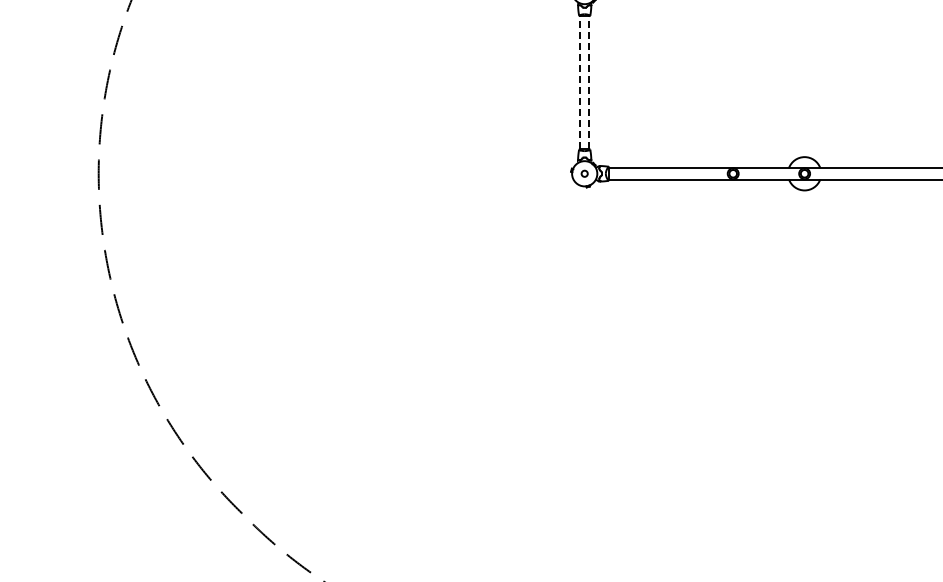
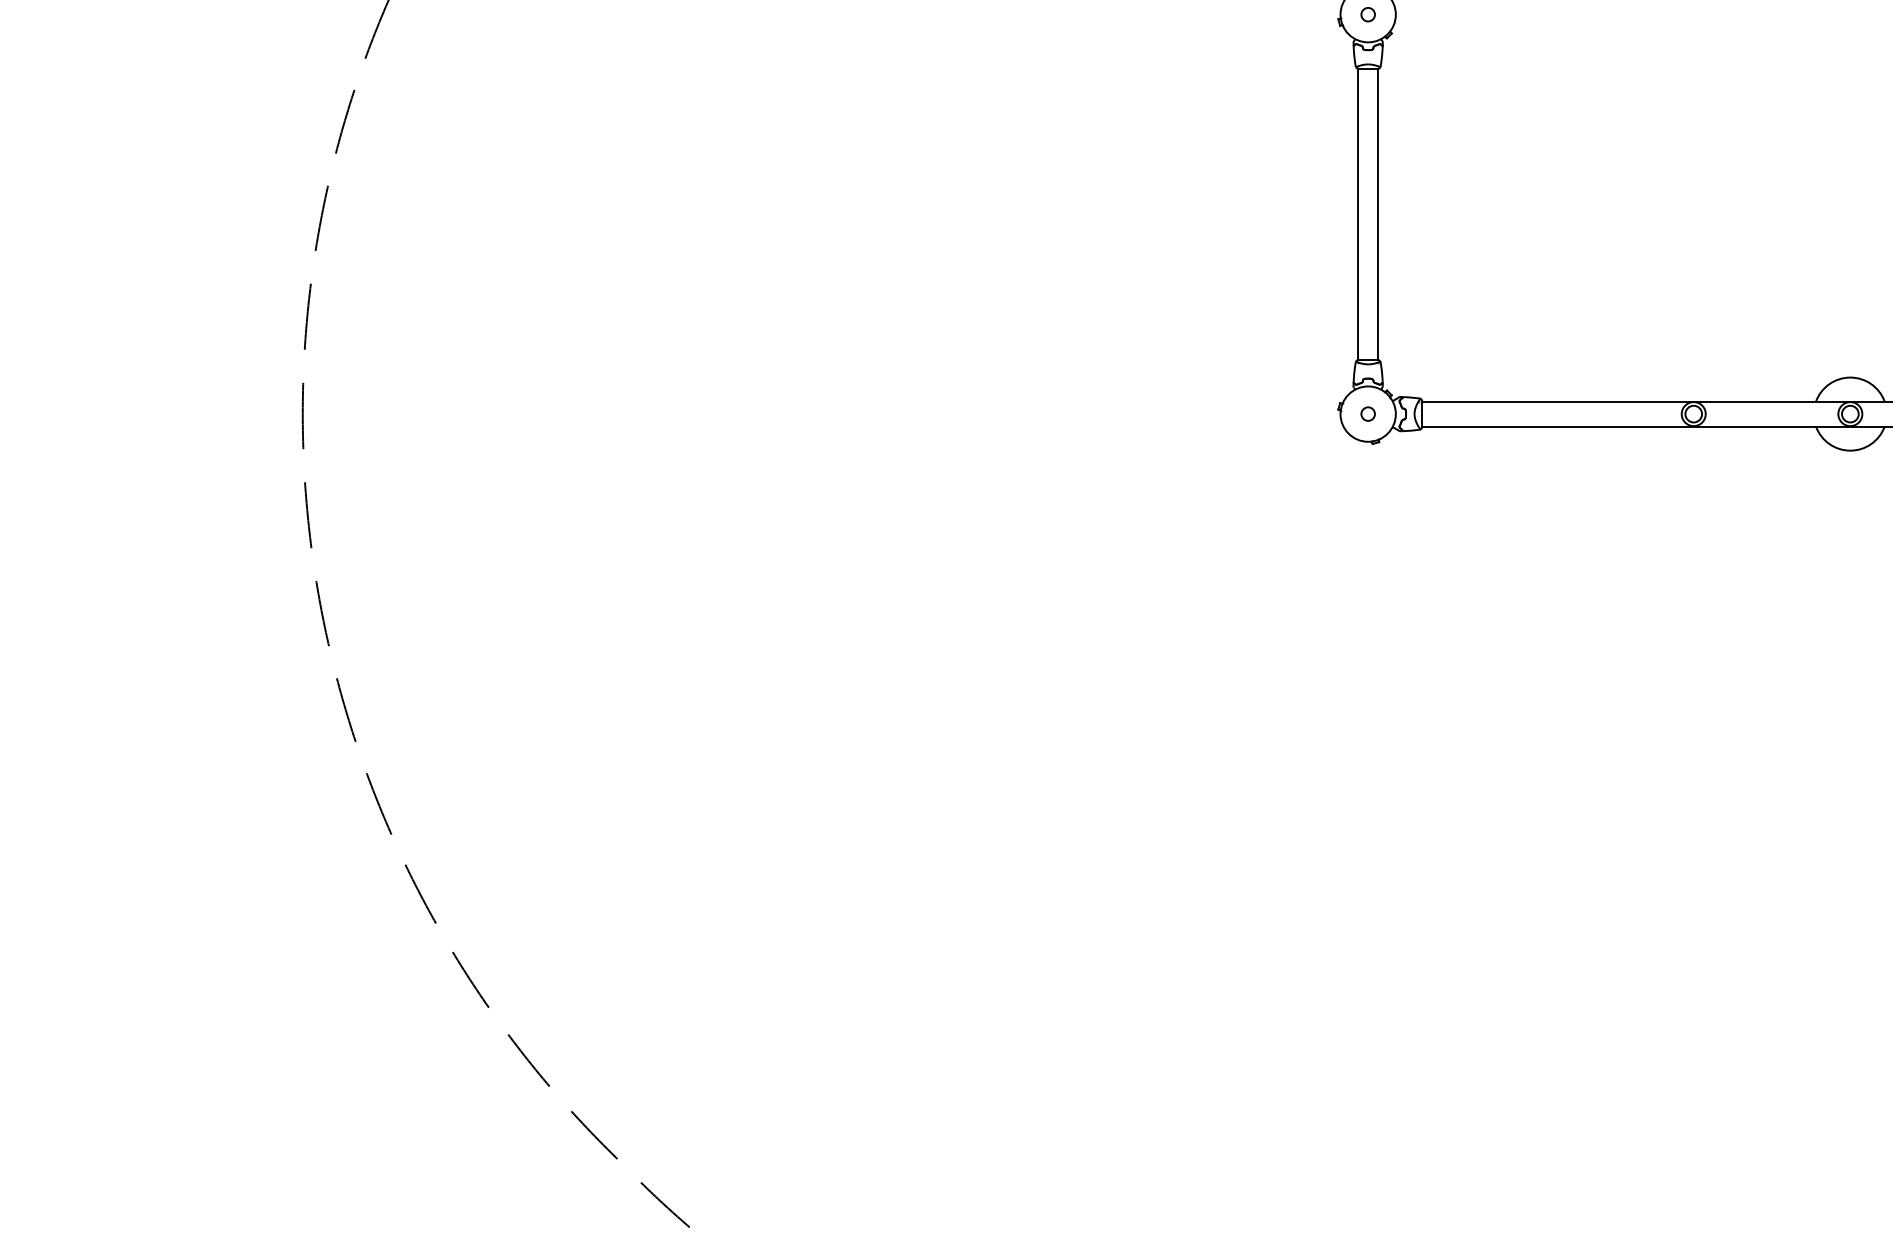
line: (580, 82) -> (1358, 213), dashed -> solid
line: (589, 82) -> (1378, 213), dashed -> solid

